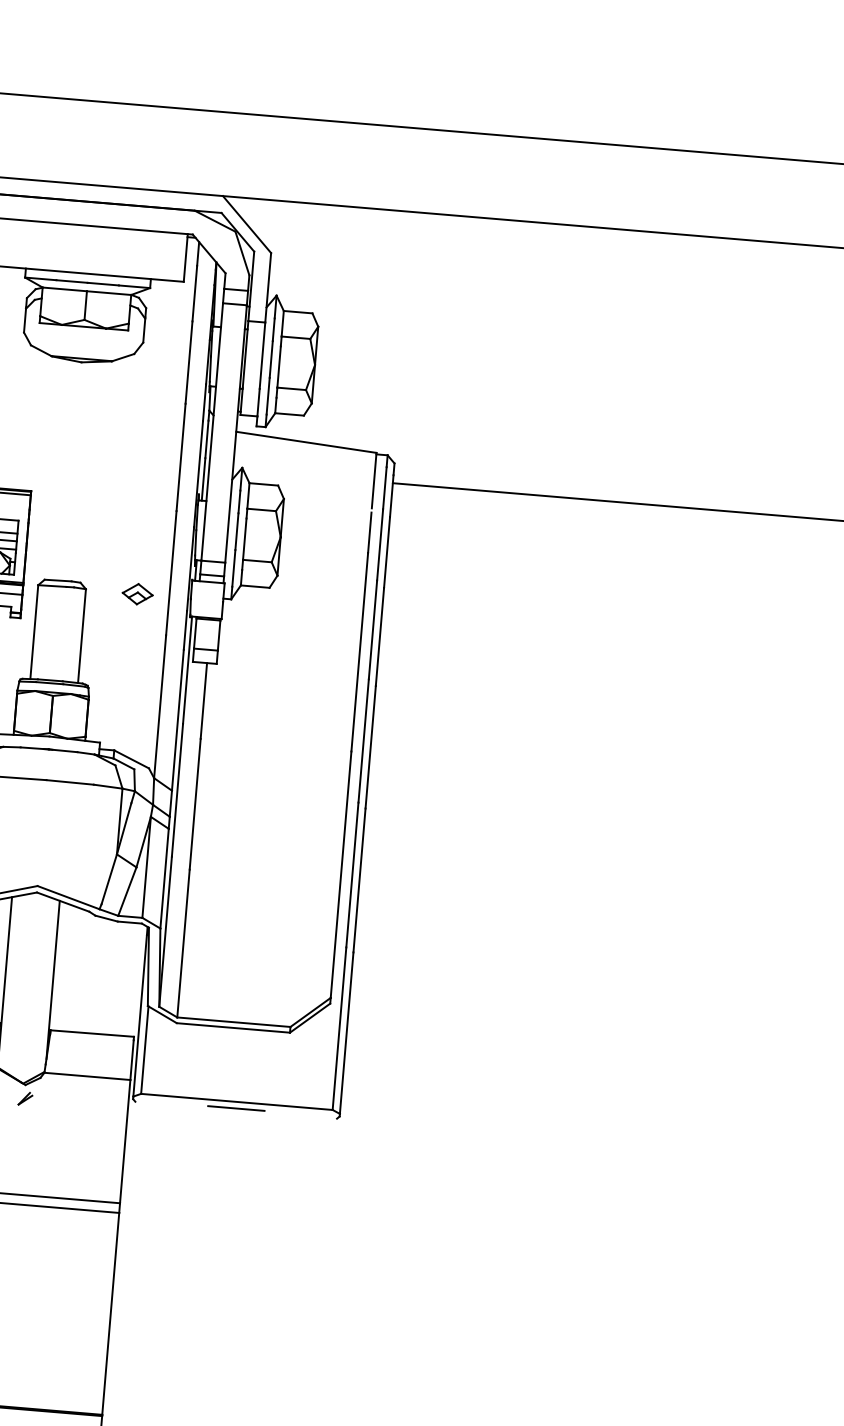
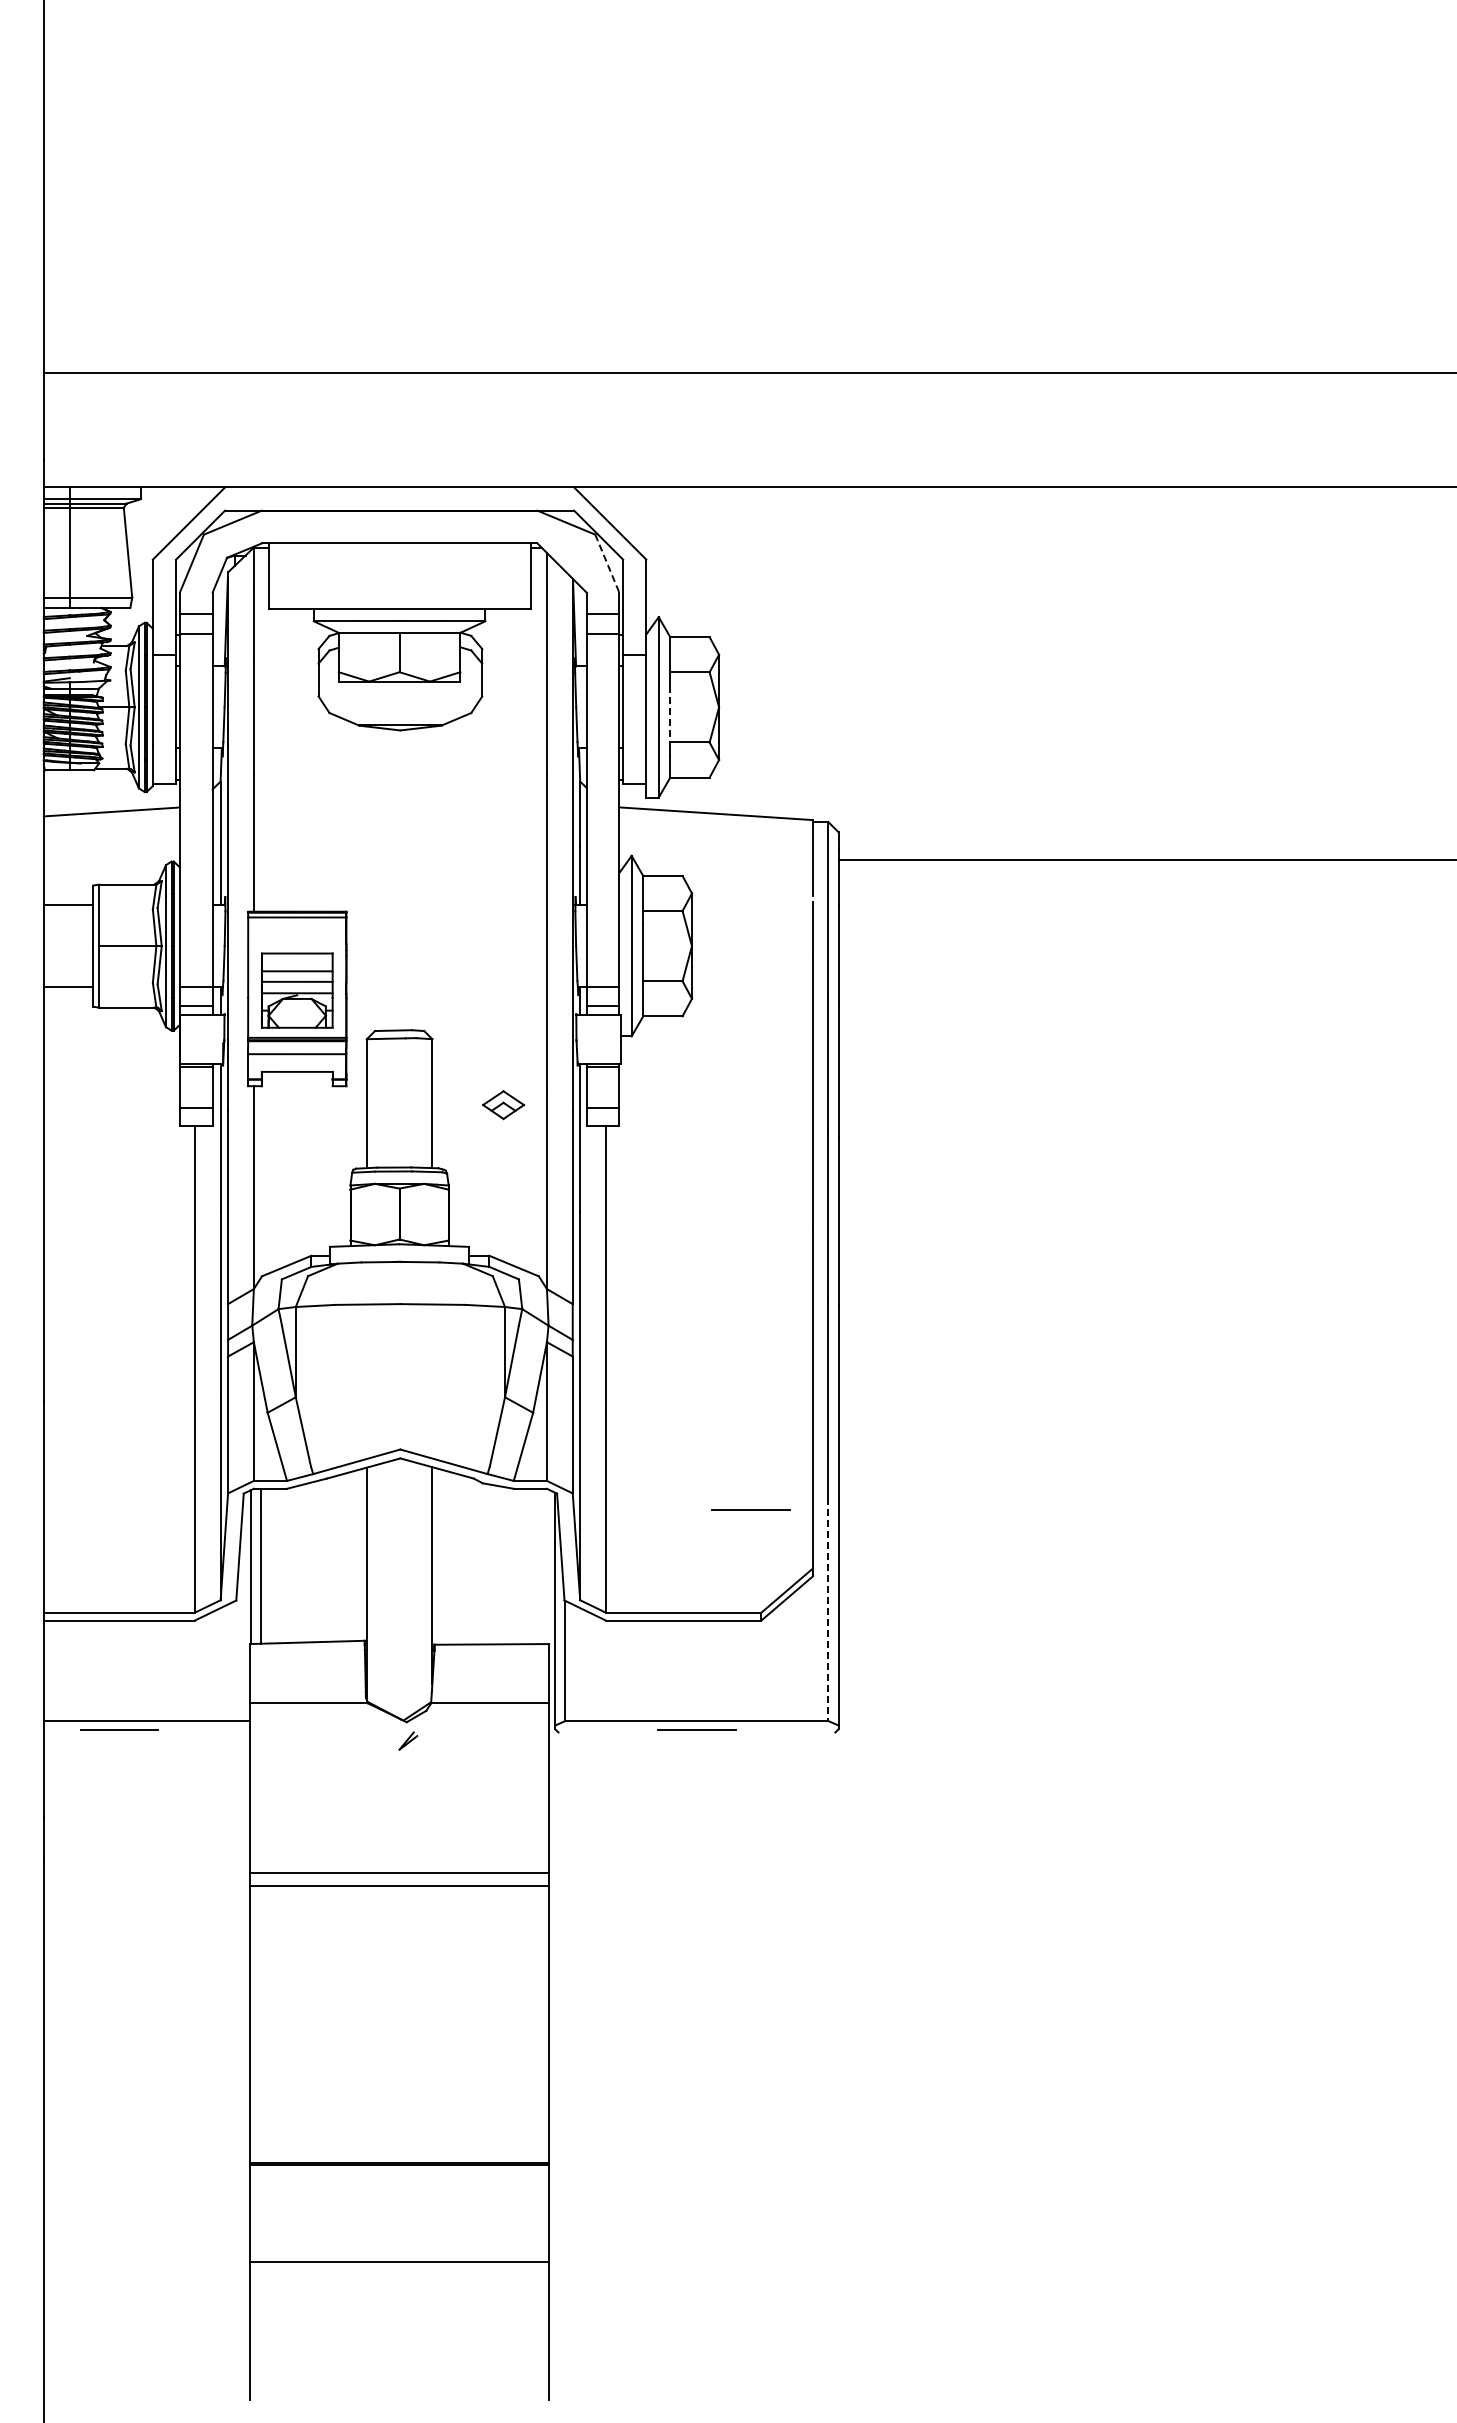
line: (242, 254) -> (607, 564), solid -> dashed
line: (279, 367) -> (670, 714), solid -> dashed
part: (137, 594) -> (503, 1105), moved
line: (288, 951) -> (750, 1509), added
line: (339, 1028) -> (828, 1609), solid -> dashed

